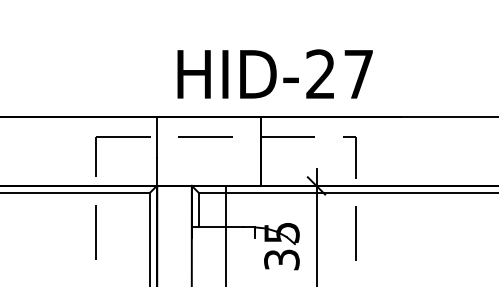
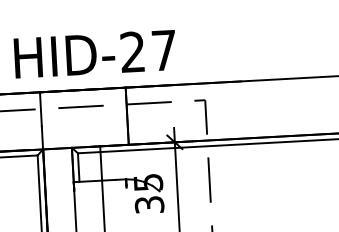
text: (274, 73) -> (94, 53), moved

